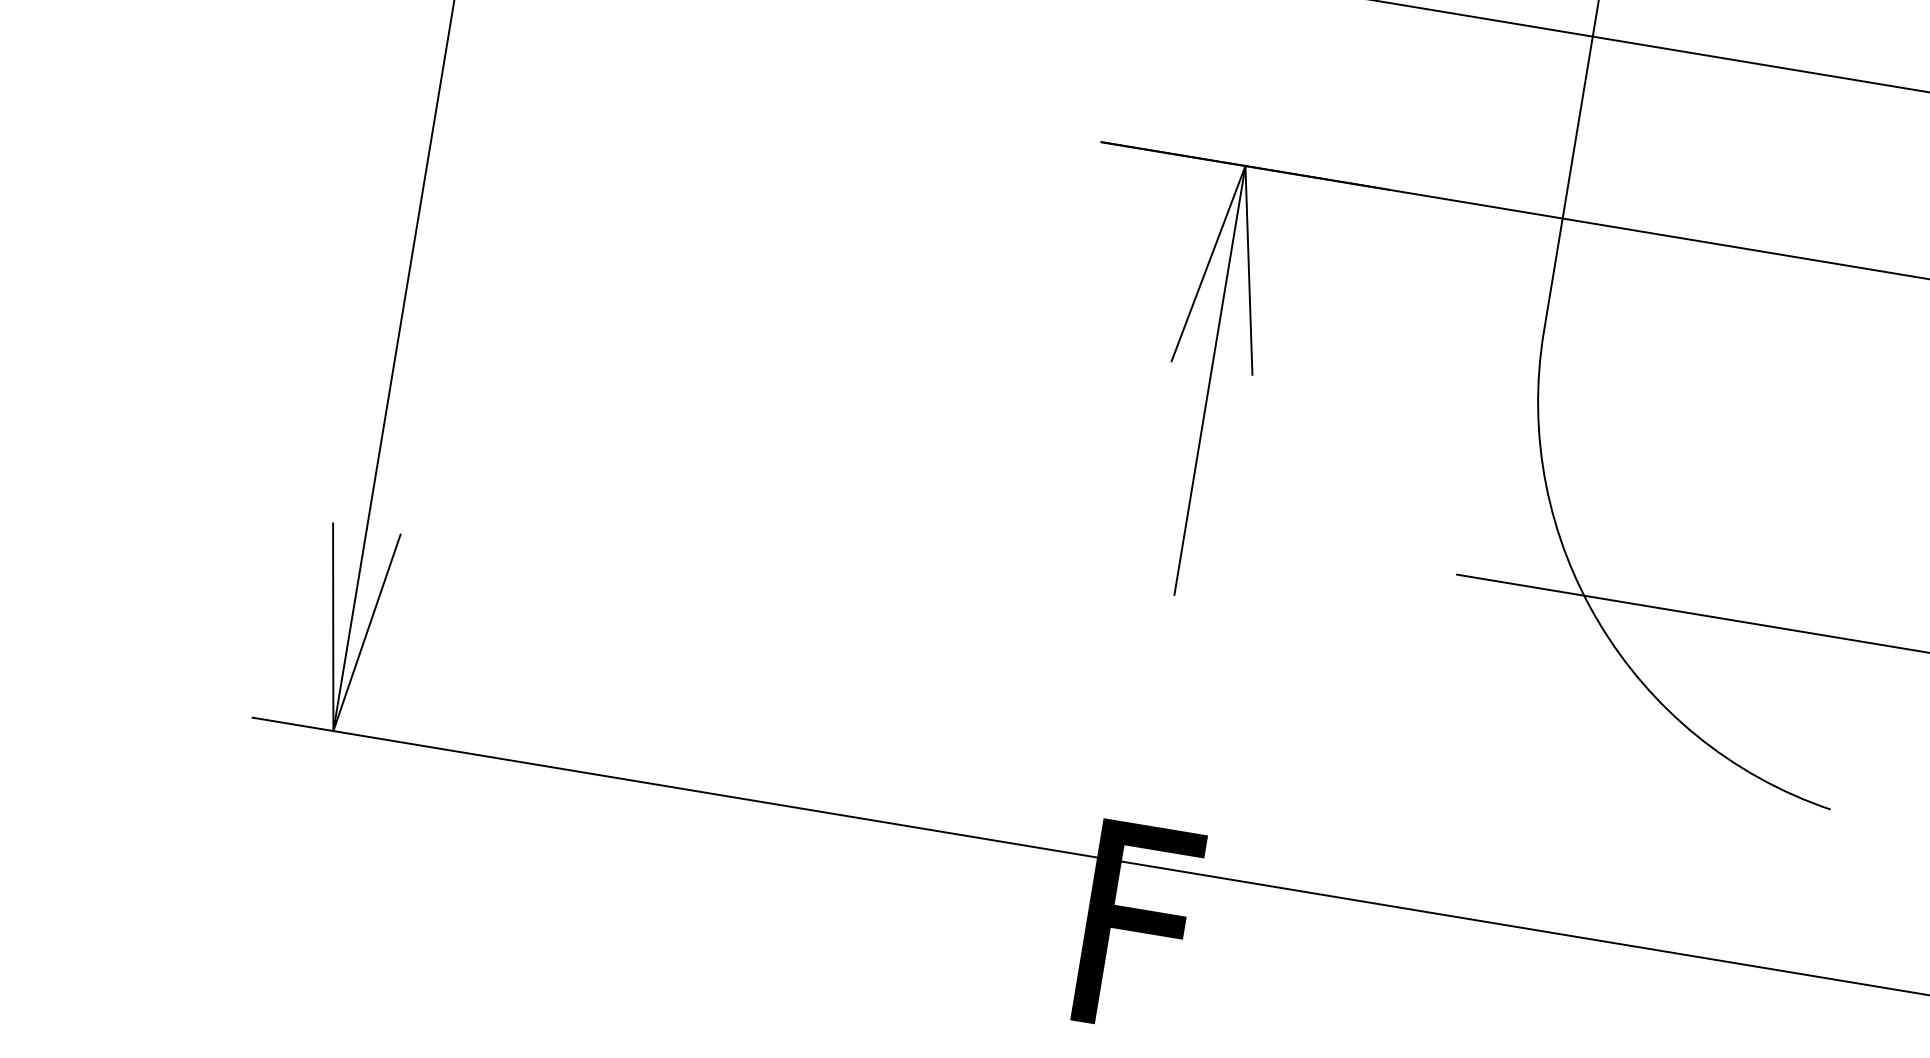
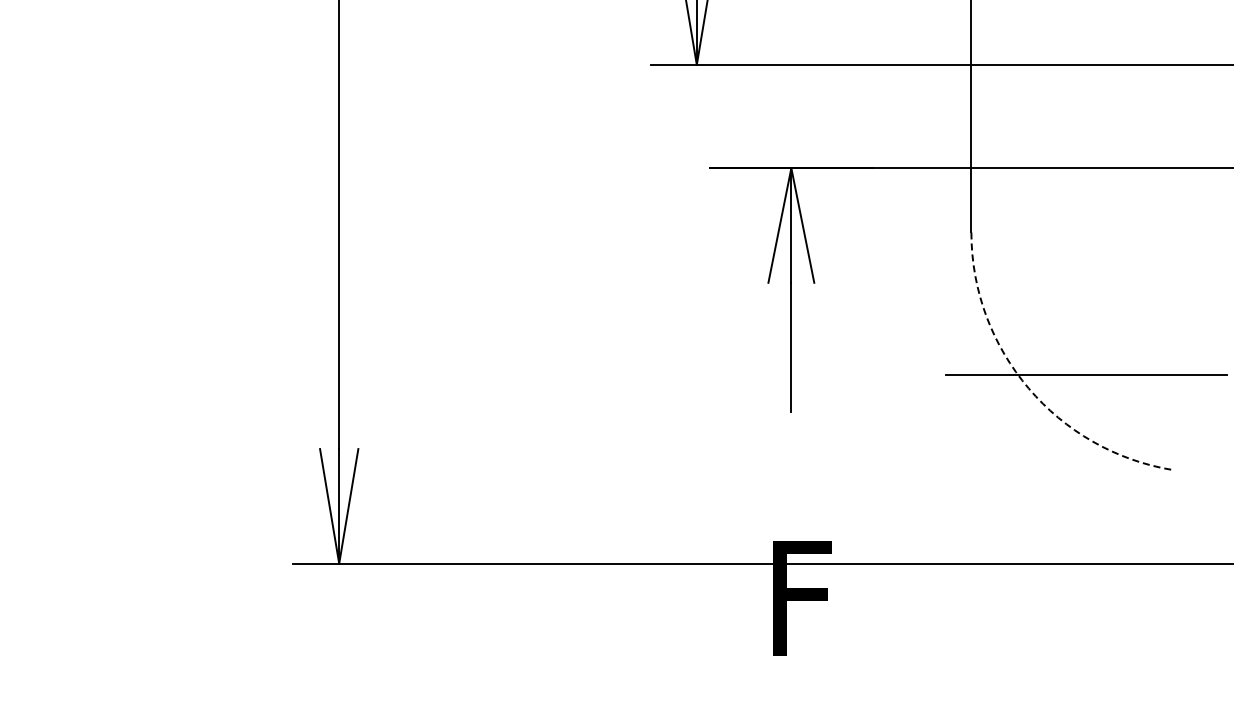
arc: (1599, 623) -> (1028, 388), solid -> dashed

